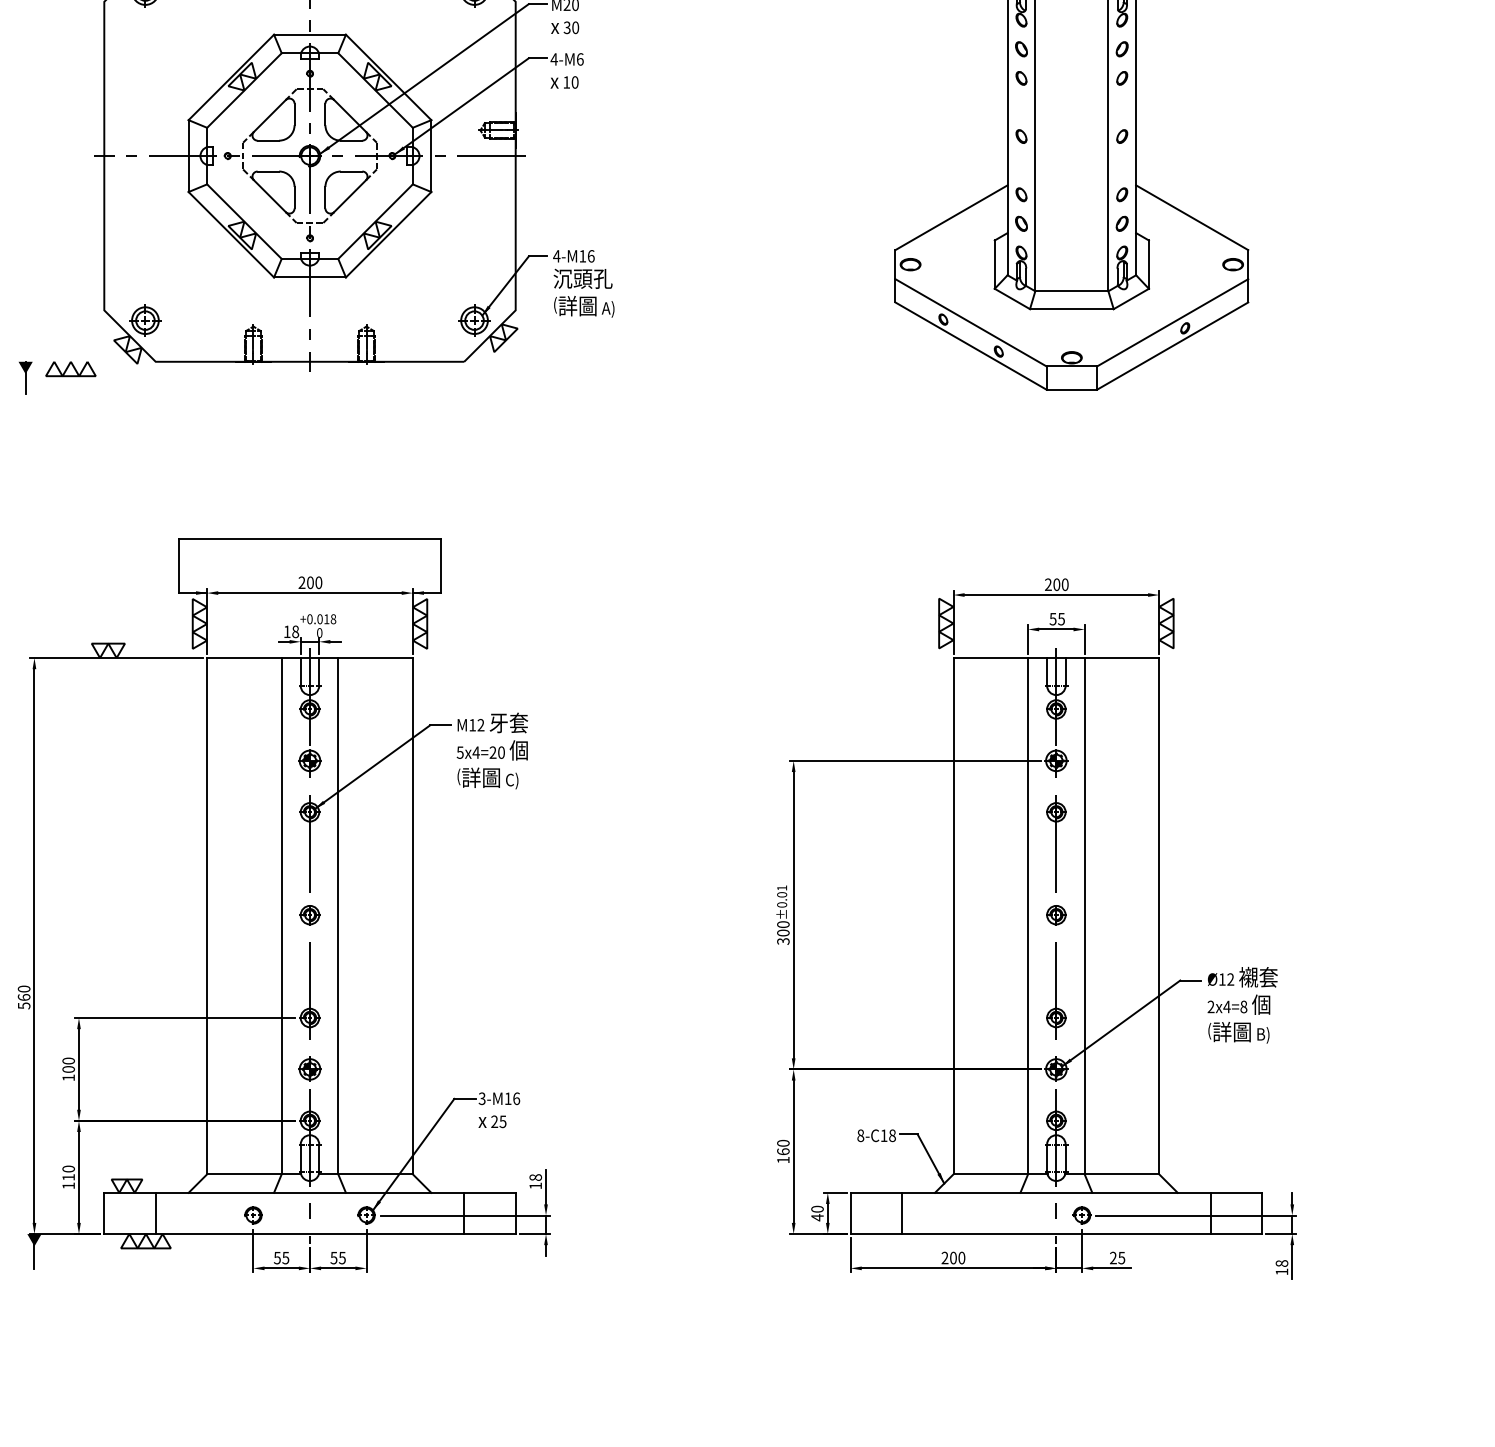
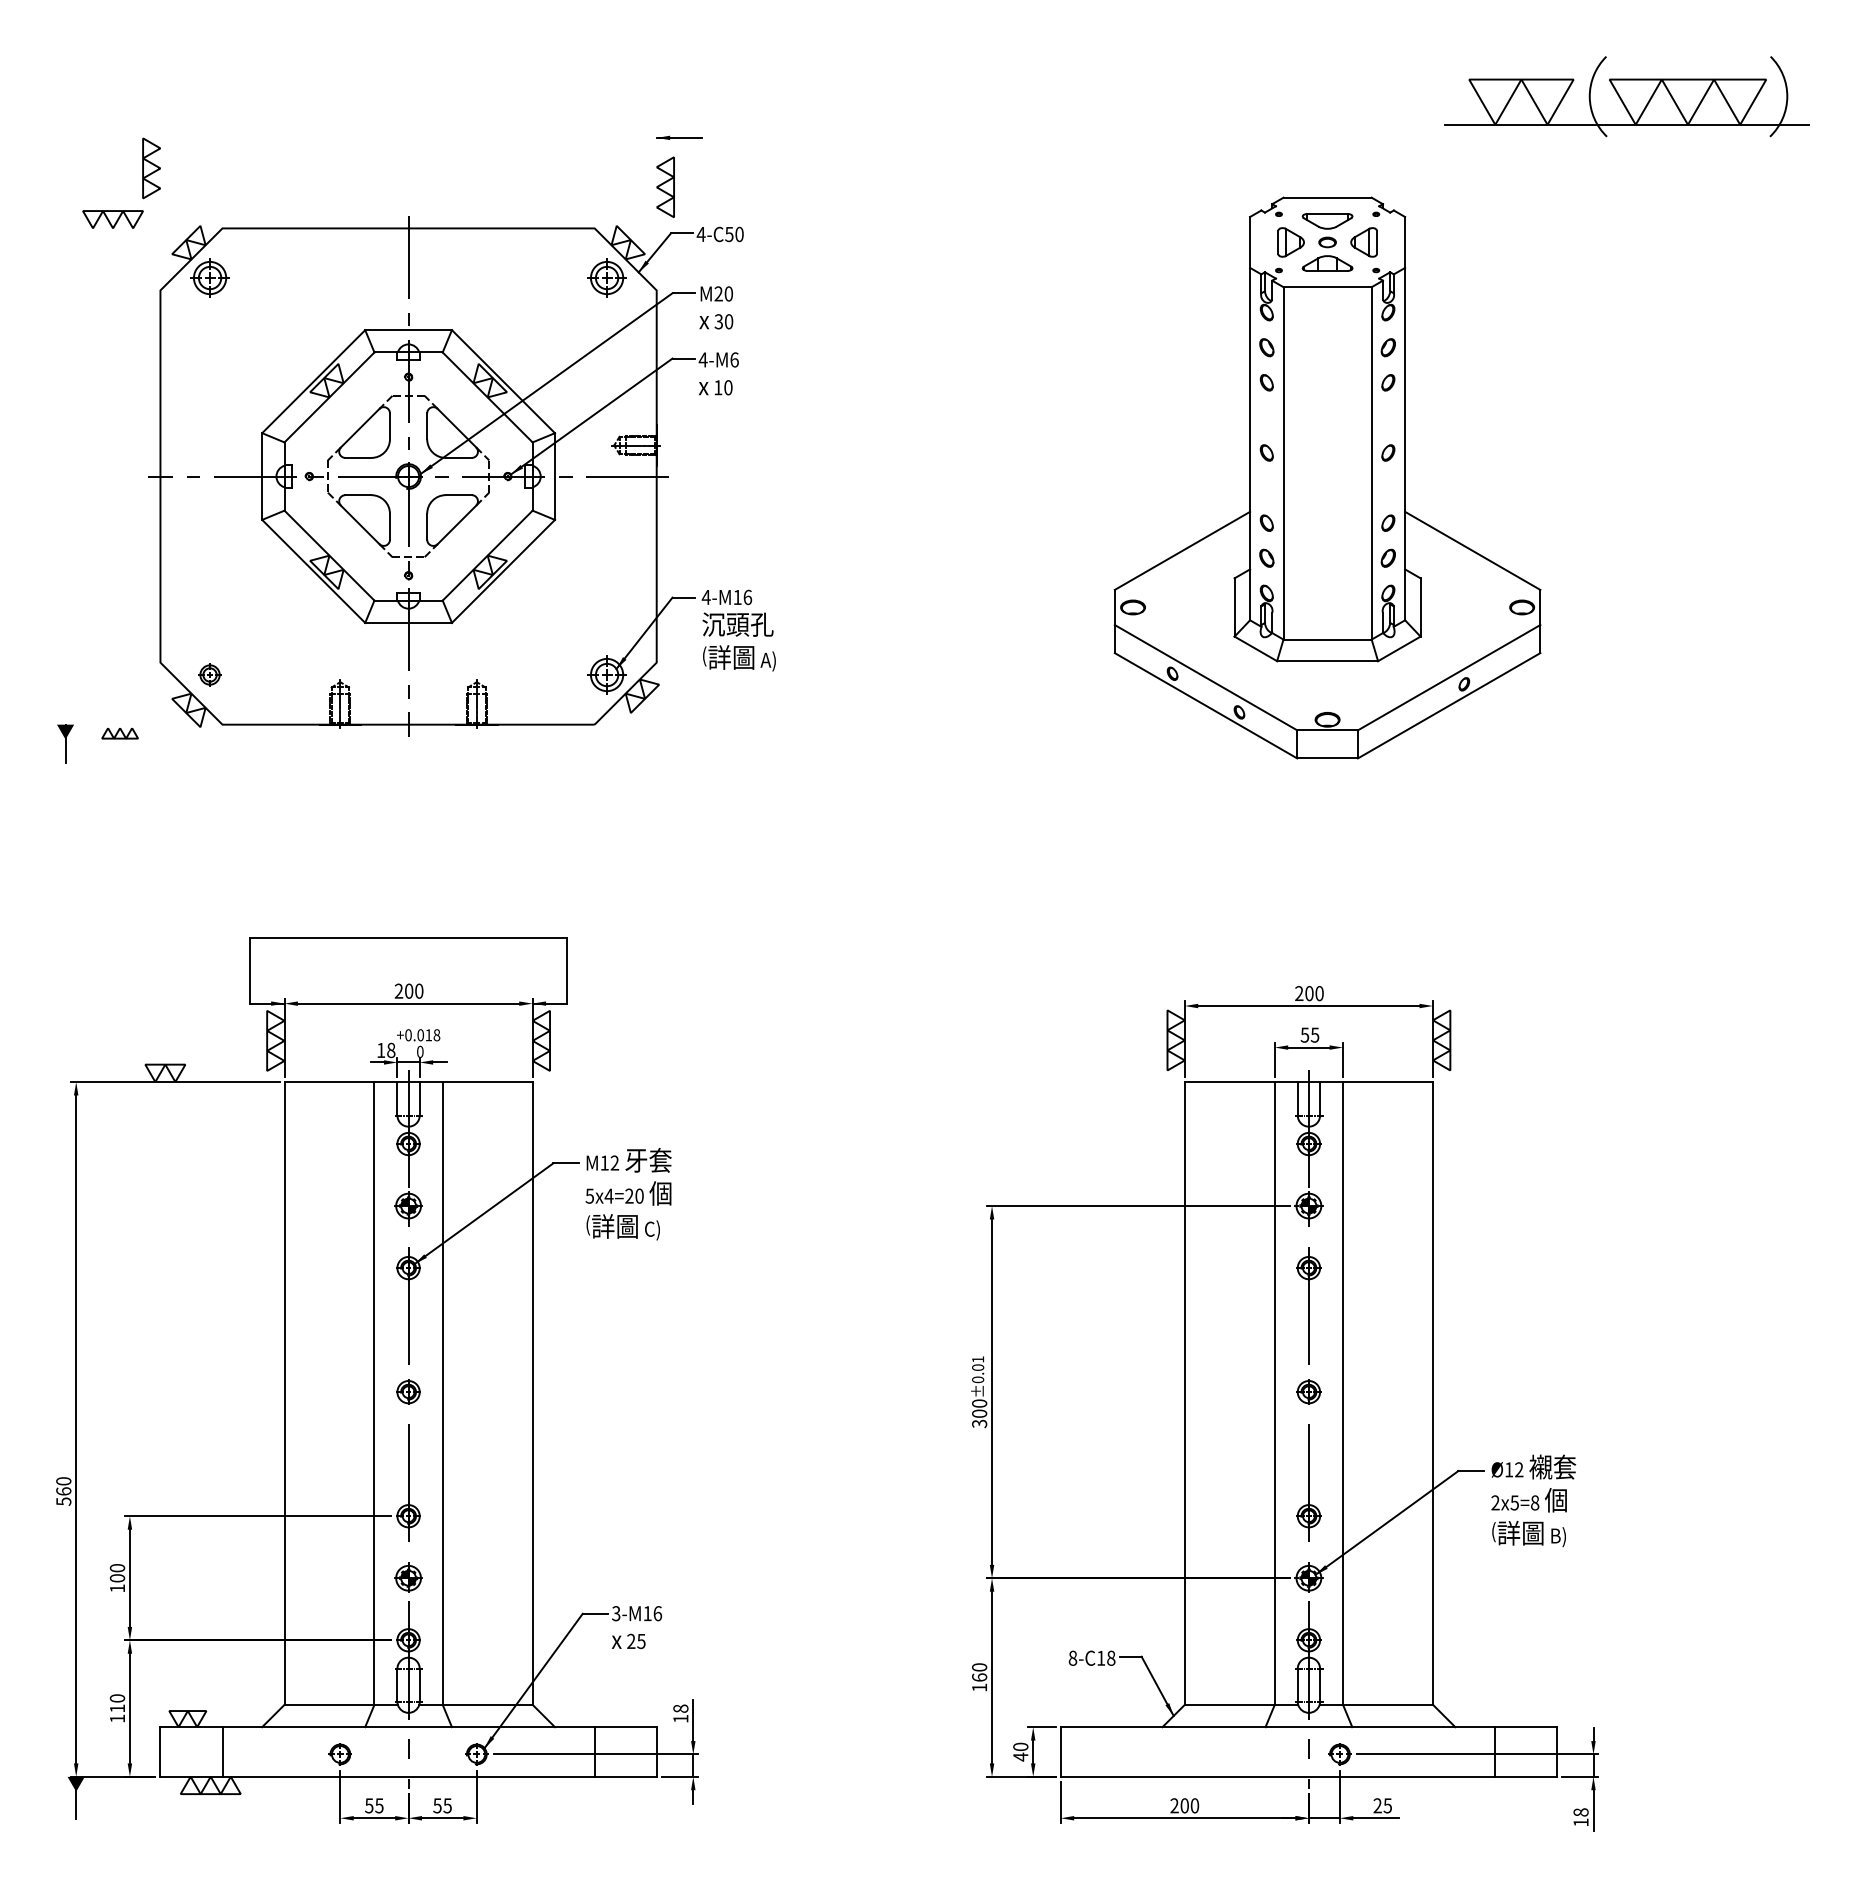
part: (144, 320) -> (209, 674), size x0.6
part: (70, 369) -> (119, 733), size x0.6
text: (1226, 1006) -> (1514, 1502), 2x4=8 -> 2x5=8
line: (901, 1213) -> (1122, 1751), removed

